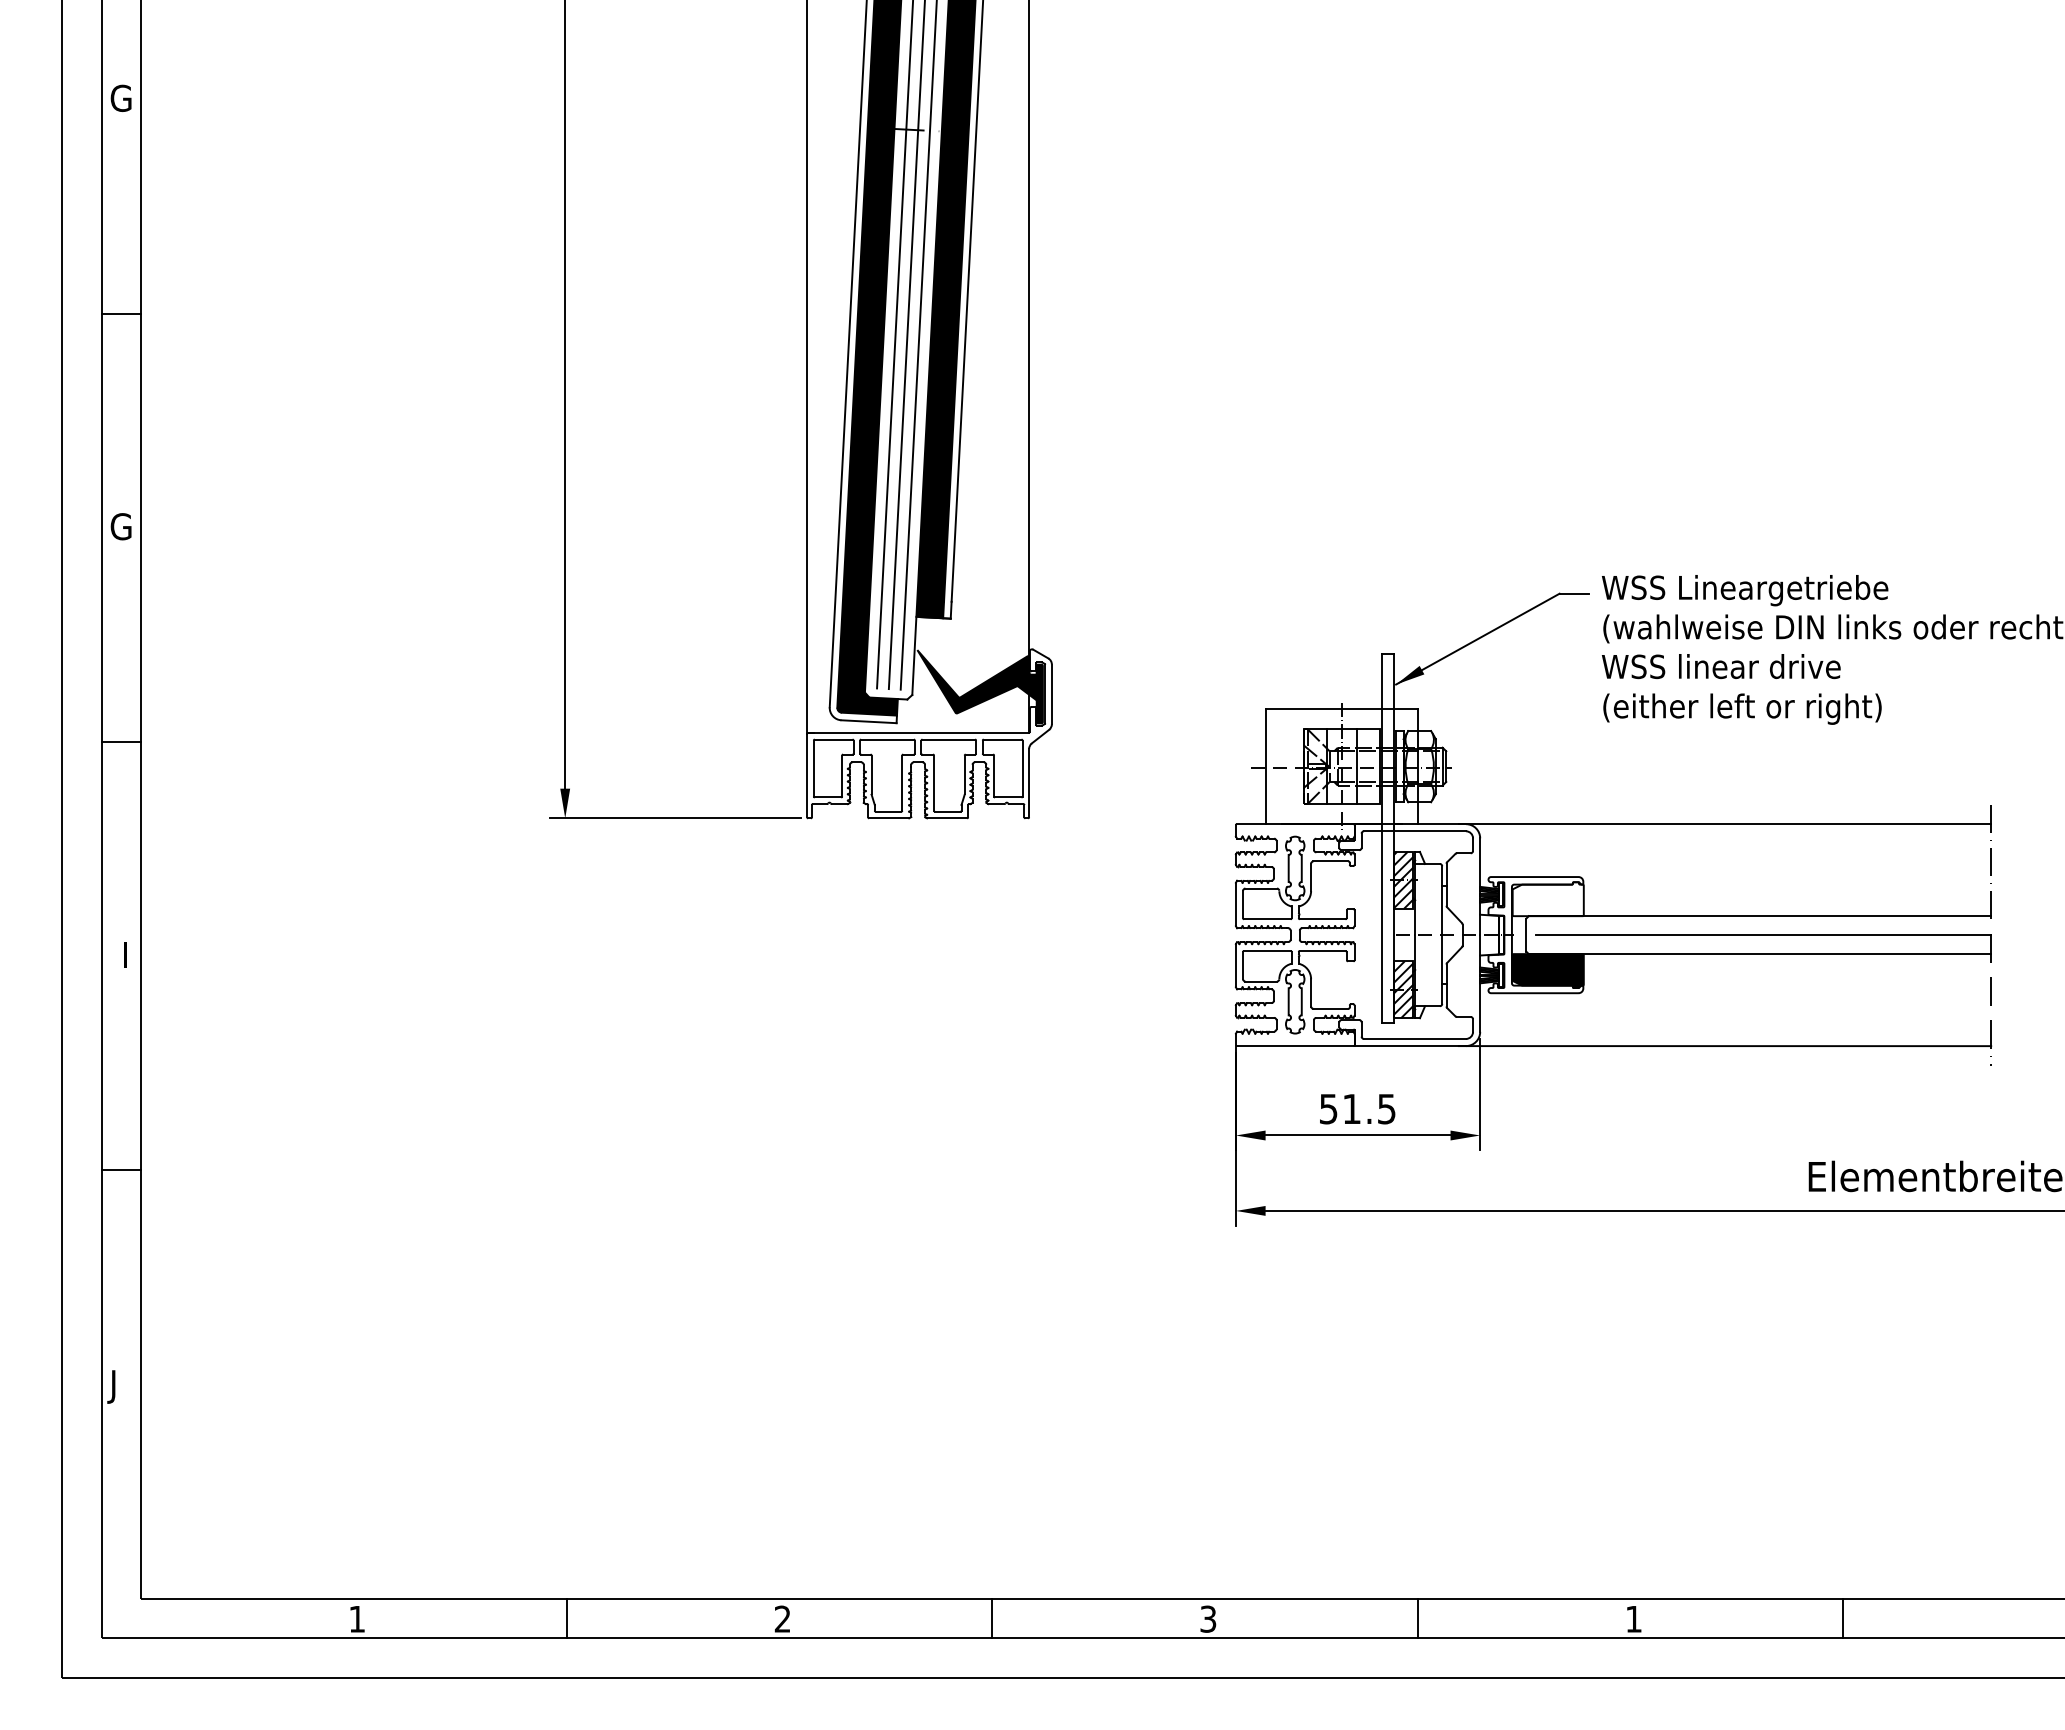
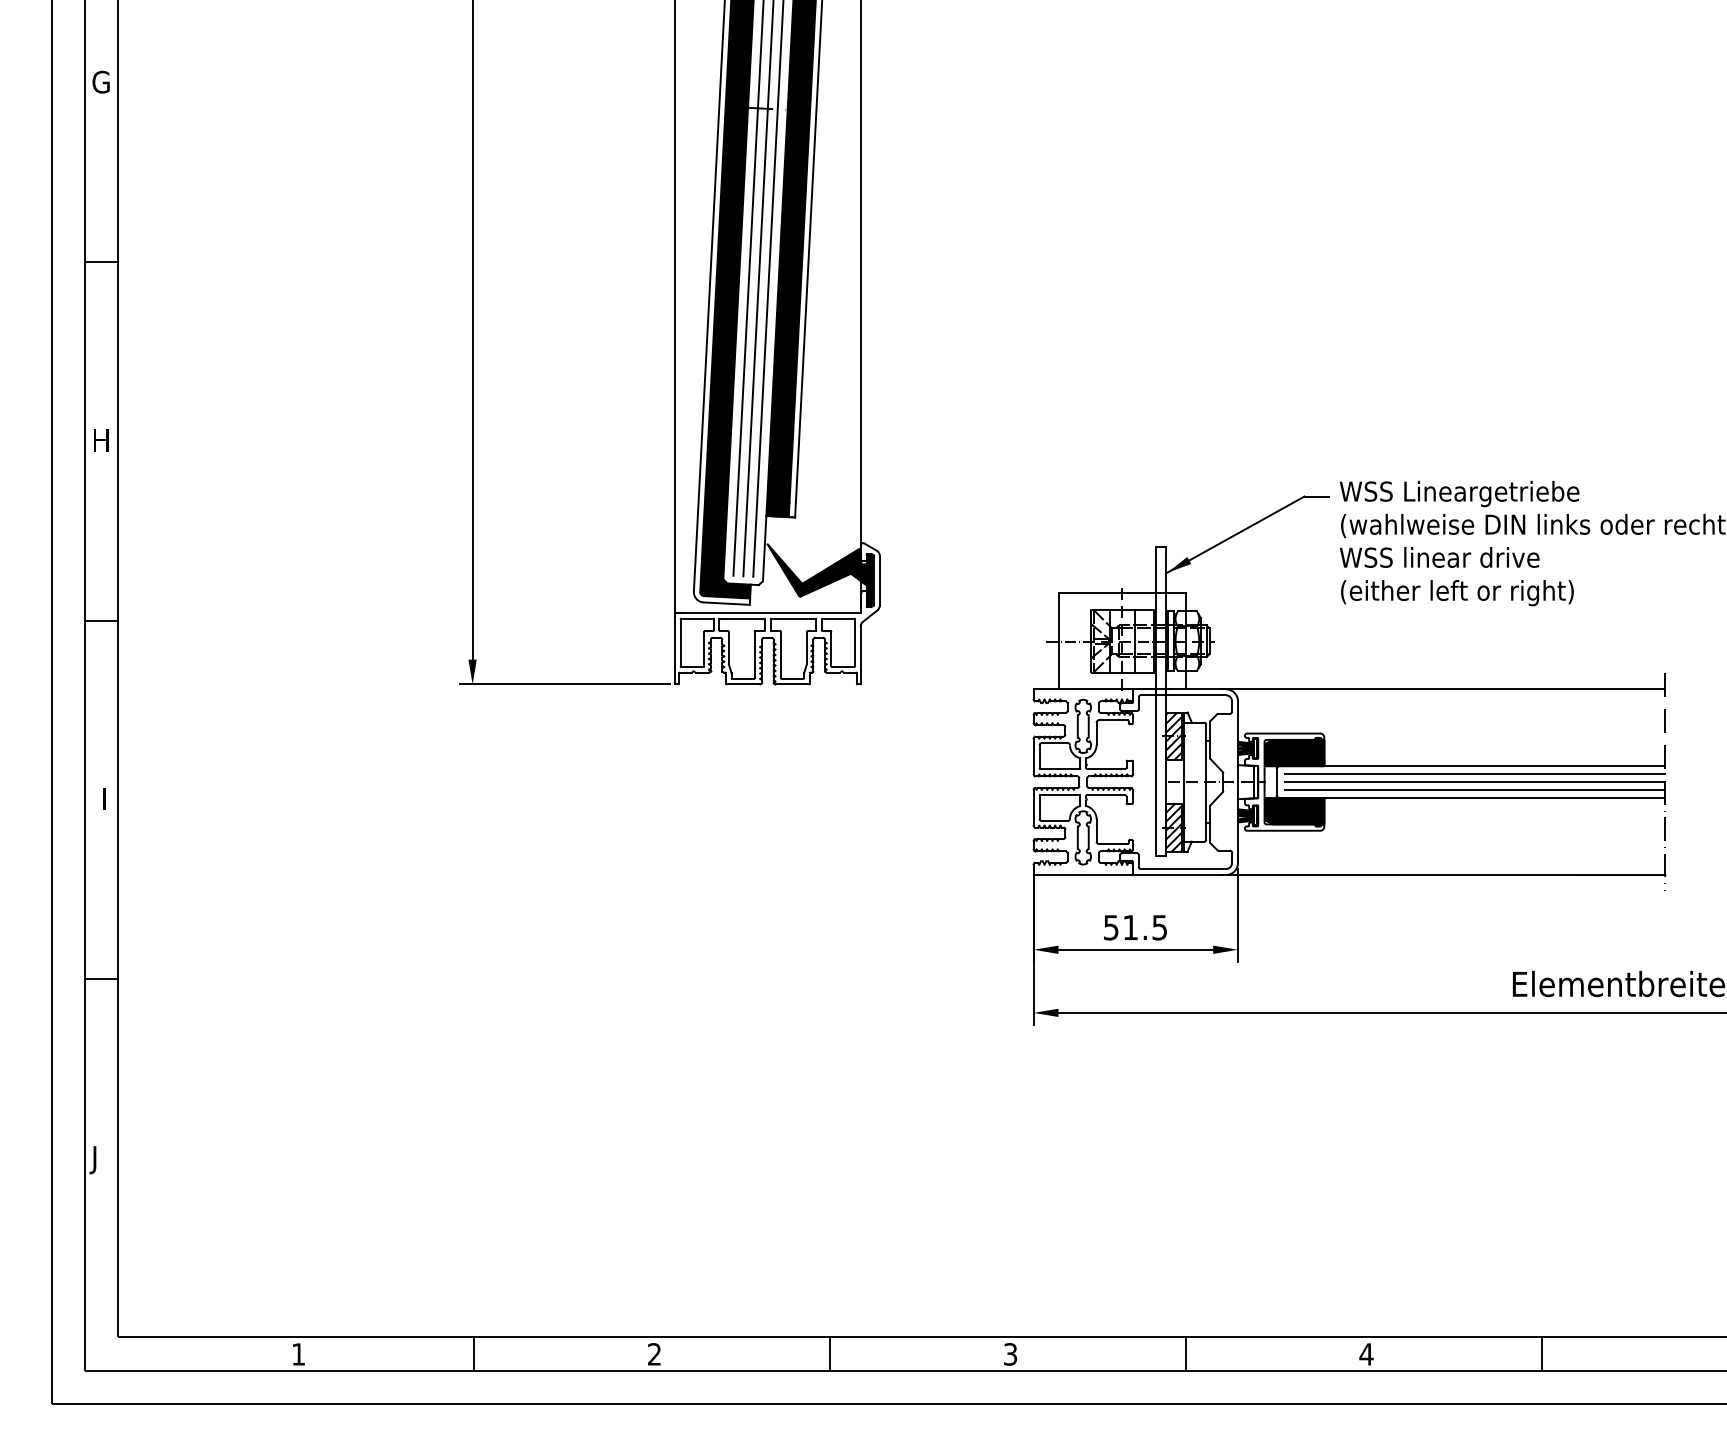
text: (120, 526) -> (100, 440), G -> H
fill: (1547, 899) -> (1294, 752), added
line: (1763, 925) -> (1474, 774), added
line: (1763, 944) -> (1474, 790), added
text: (1633, 1619) -> (1366, 1354), 1 -> 4

